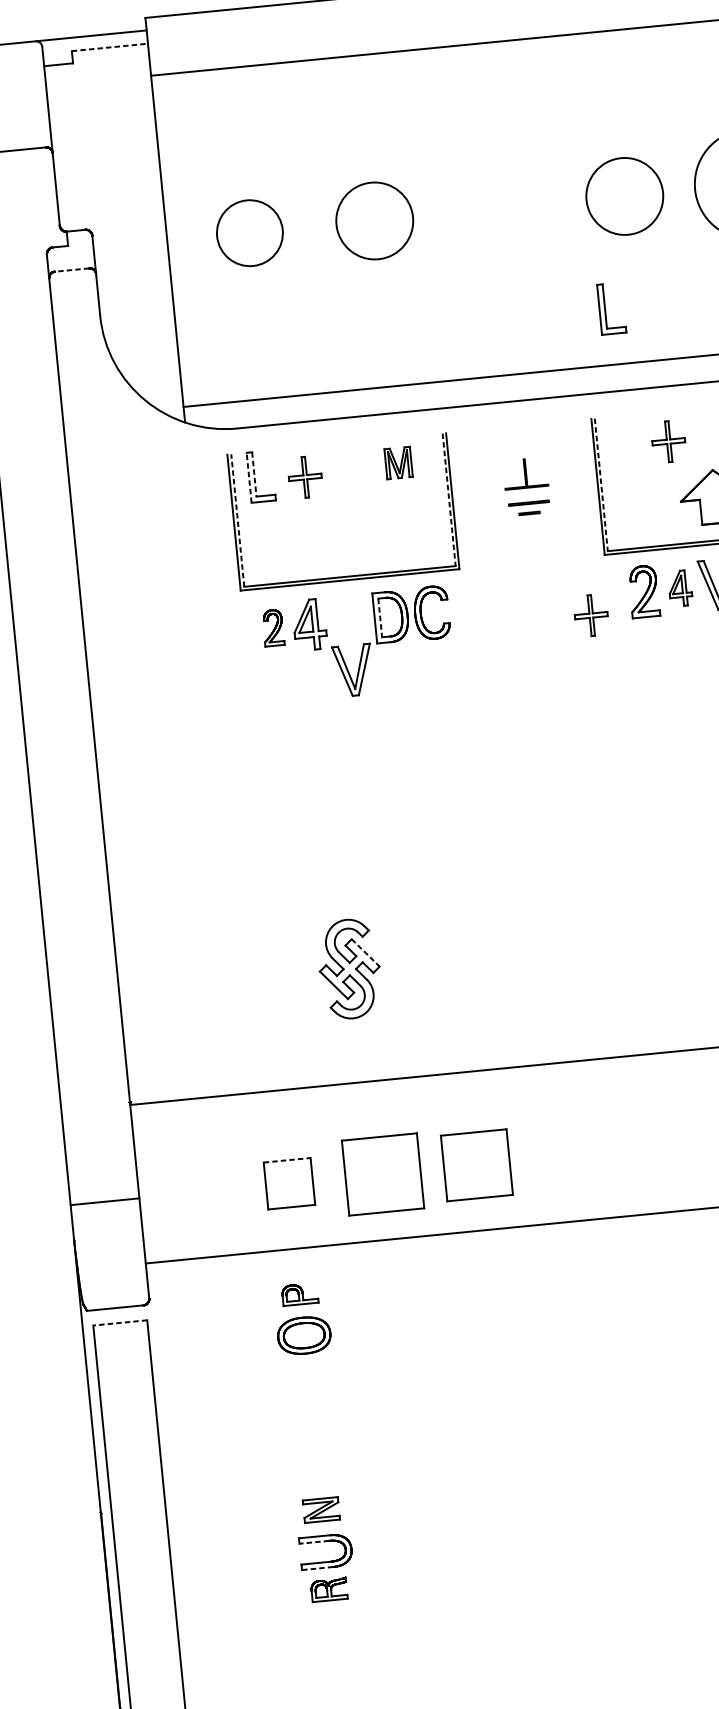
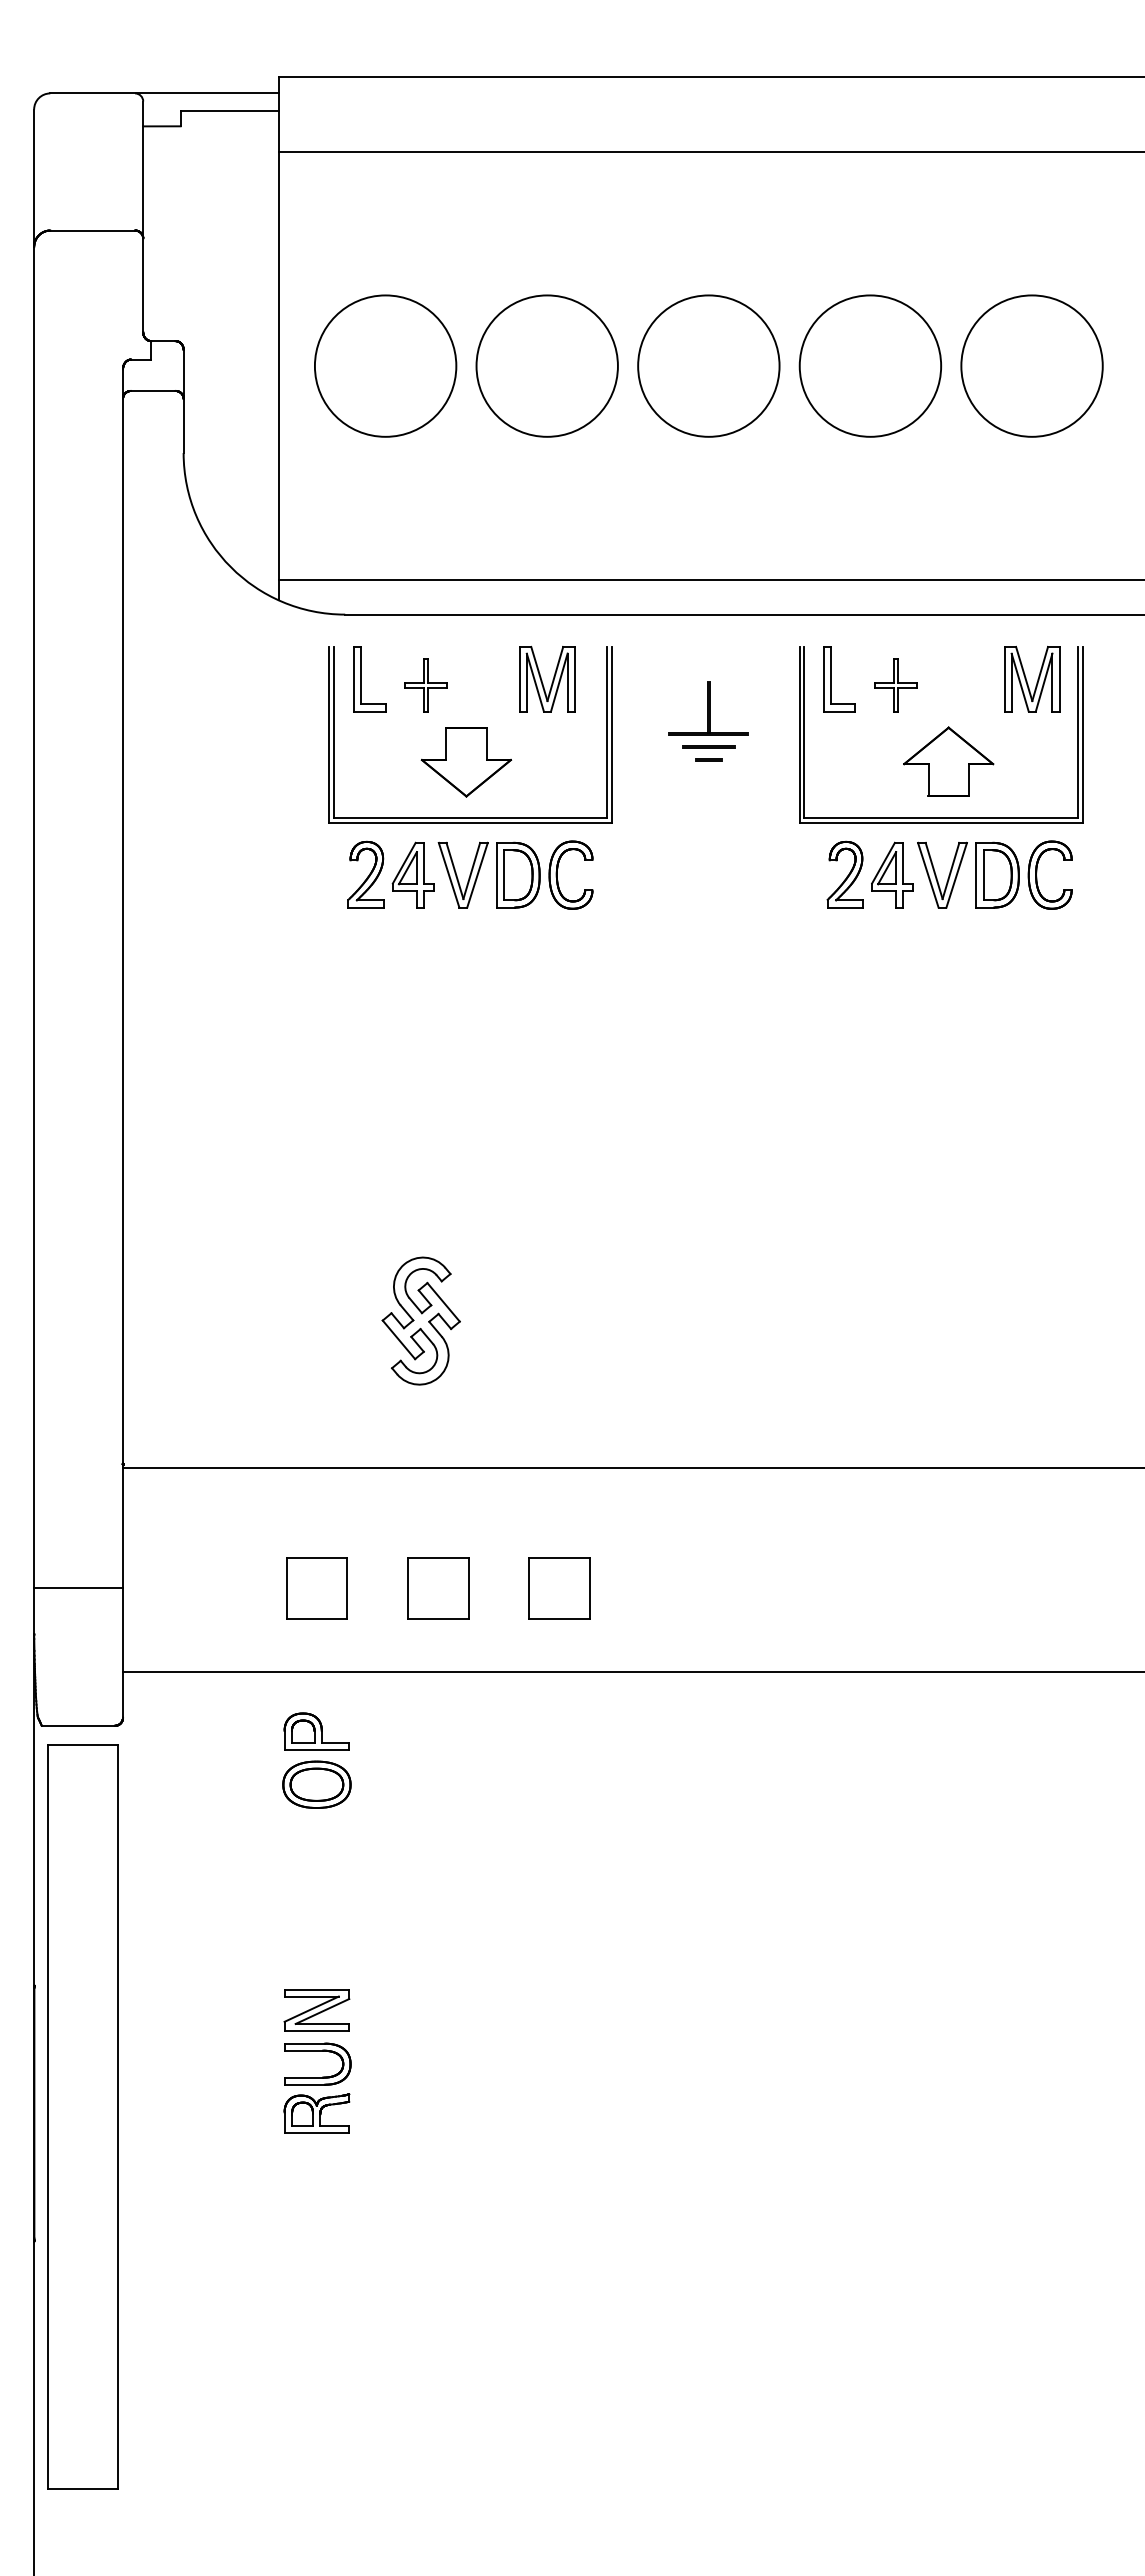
line: (110, 47) -> (230, 110), dashed -> solid
circle: (624, 195) -> (870, 365), size x1.43
circle: (499, 208) -> (708, 365), added
circle: (374, 220) -> (546, 365), size x1.43
circle: (249, 232) -> (385, 365), size x1.67
line: (71, 269) -> (152, 390), dashed -> solid
part: (605, 309) -> (831, 679), moved
part: (398, 462) -> (547, 678), size x1.67
part: (525, 473) -> (708, 708), size x1.43
line: (254, 474) -> (361, 675), dashed -> solid
line: (249, 477) -> (354, 678), dashed -> solid
line: (601, 484) -> (804, 732), dashed -> solid
line: (449, 499) -> (607, 732), dashed -> solid
line: (238, 520) -> (334, 732), dashed -> solid
part: (342, 533) -> (466, 762), added
part: (680, 587) -> (892, 874), size x1.43
part: (590, 615) -> (774, 898), removed
line: (380, 618) -> (504, 875), dashed -> solid
part: (272, 627) -> (365, 874), size x1.43
part: (352, 670) -> (462, 874), moved
line: (365, 953) -> (443, 1302), dashed -> solid
line: (287, 1160) -> (317, 1558), dashed -> solid
part: (476, 1165) -> (559, 1588), size x0.71
part: (383, 1174) -> (438, 1588), size x0.62
part: (299, 1294) -> (316, 1731), size x1.43
line: (119, 1323) -> (82, 1745), dashed -> solid
part: (321, 1510) -> (316, 2010), size x1.43
line: (314, 1542) -> (303, 2050), dashed -> solid
line: (317, 1568) -> (304, 2084), dashed -> solid
part: (328, 1589) -> (316, 2113), size x1.43

